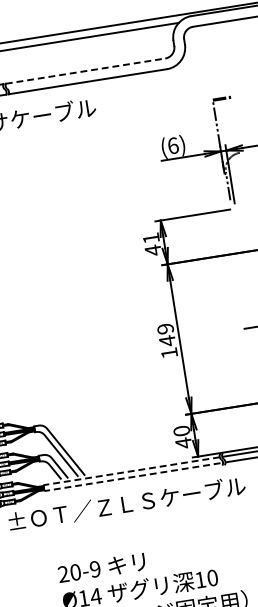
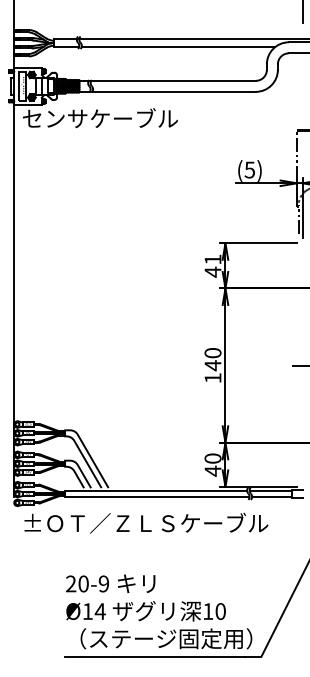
line: (86, 70) -> (174, 80), dashed -> solid
text: (172, 145) -> (249, 169), (6) -> (5)
text: (165, 329) -> (212, 353), 149 -> 140
line: (44, 489) -> (65, 495), dashed -> solid

